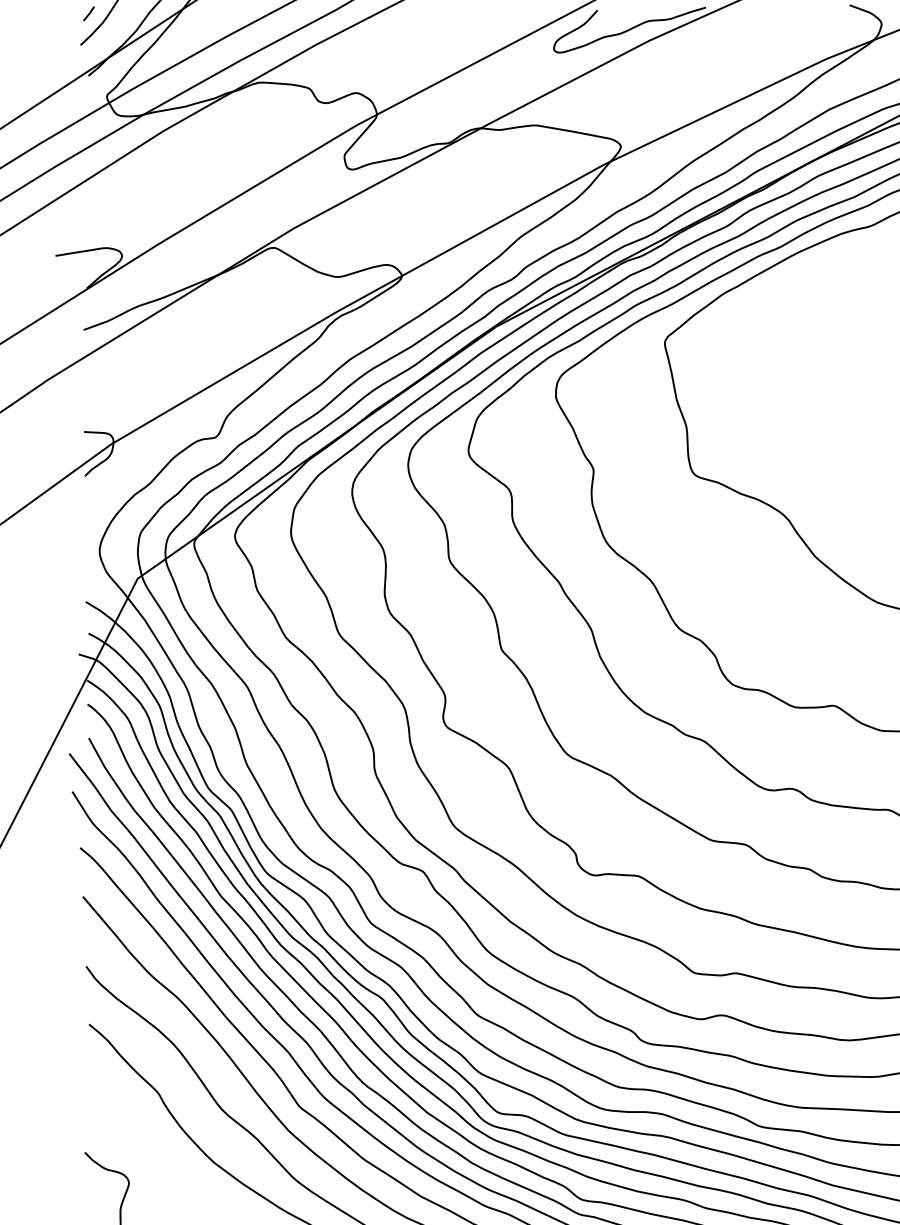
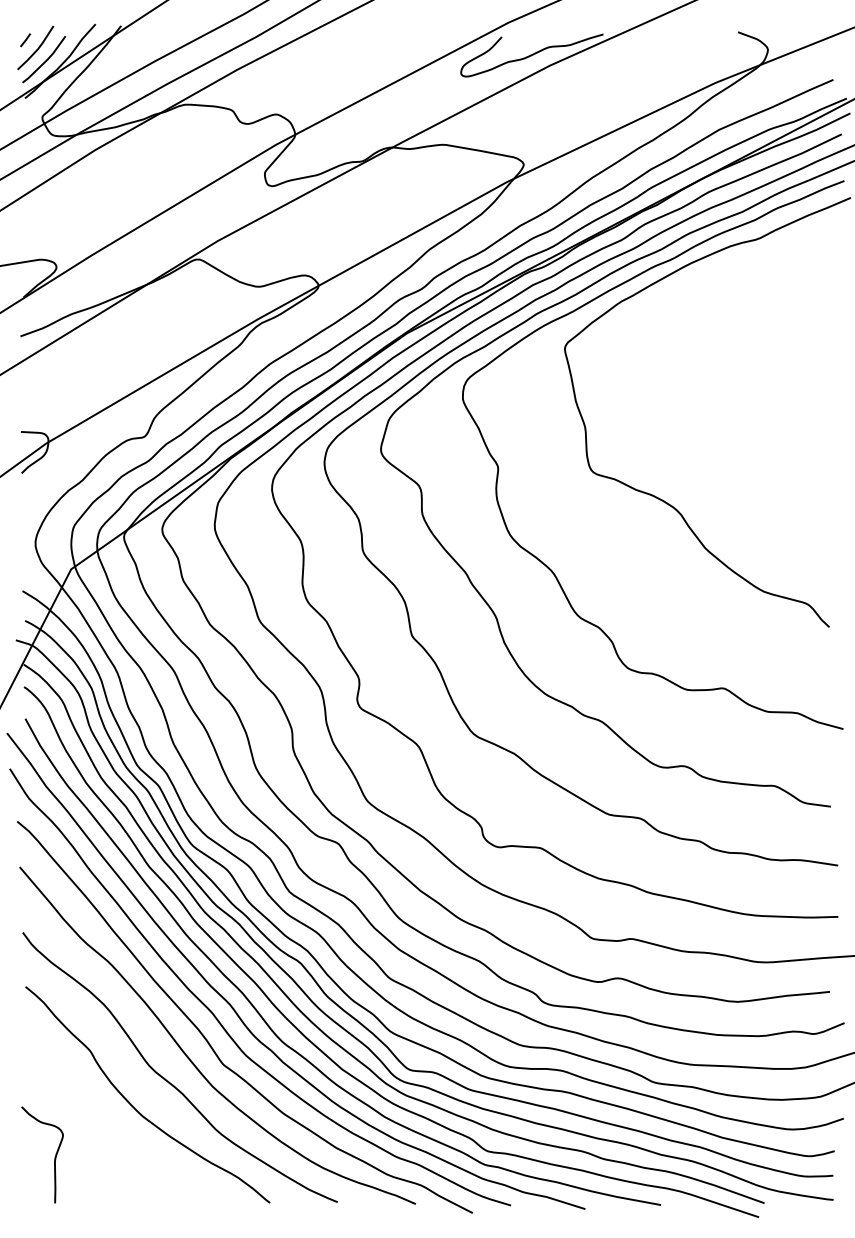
line: (110, 35) -> (45, 60), added

